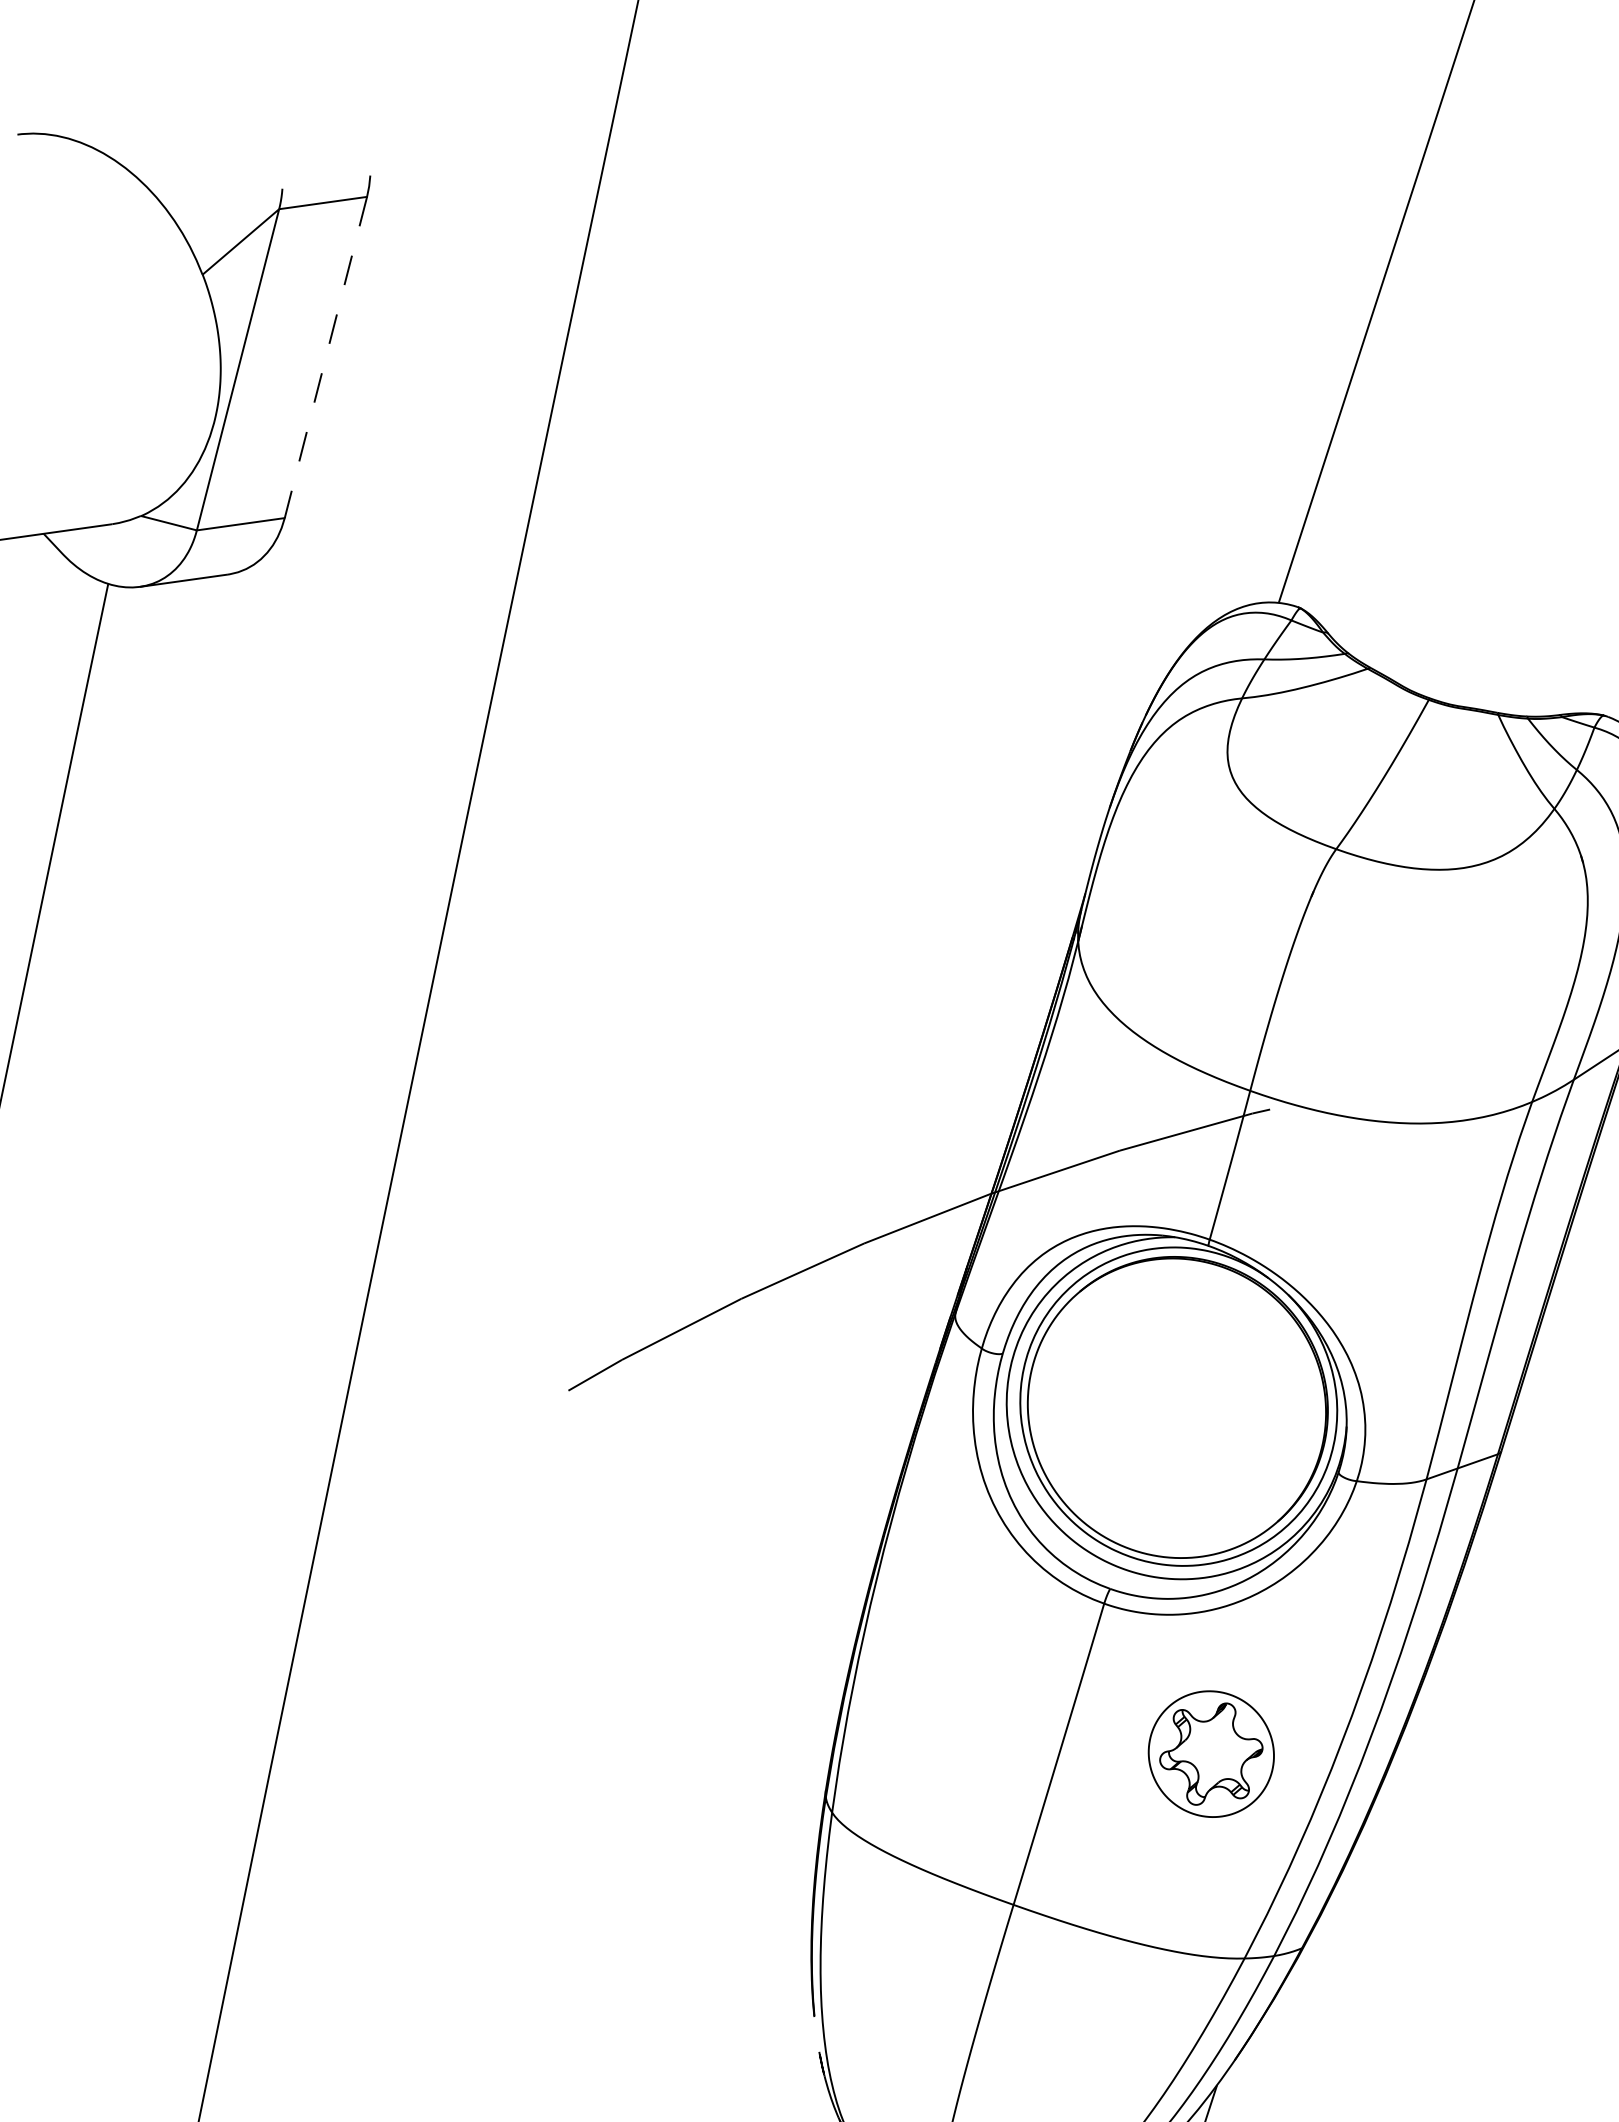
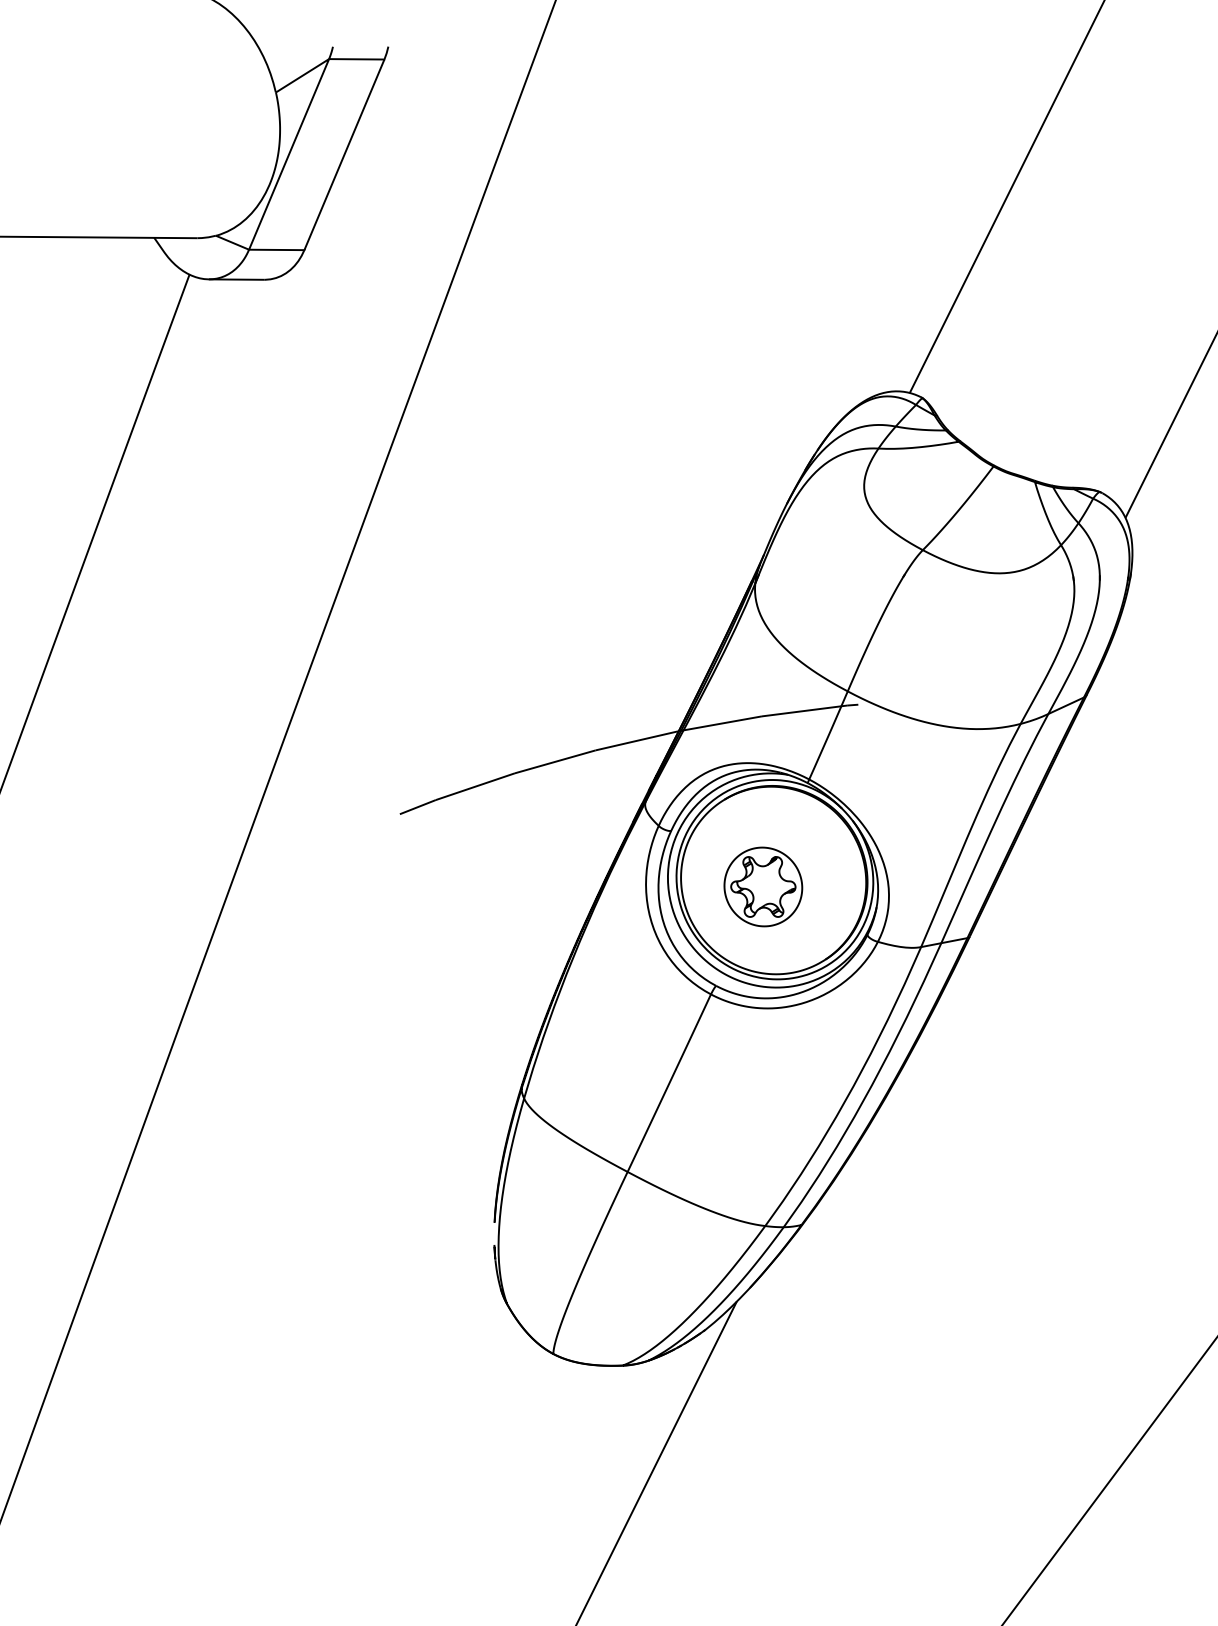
line: (326, 358) -> (344, 155), dashed -> solid
part: (1211, 1753) -> (763, 886), moved

